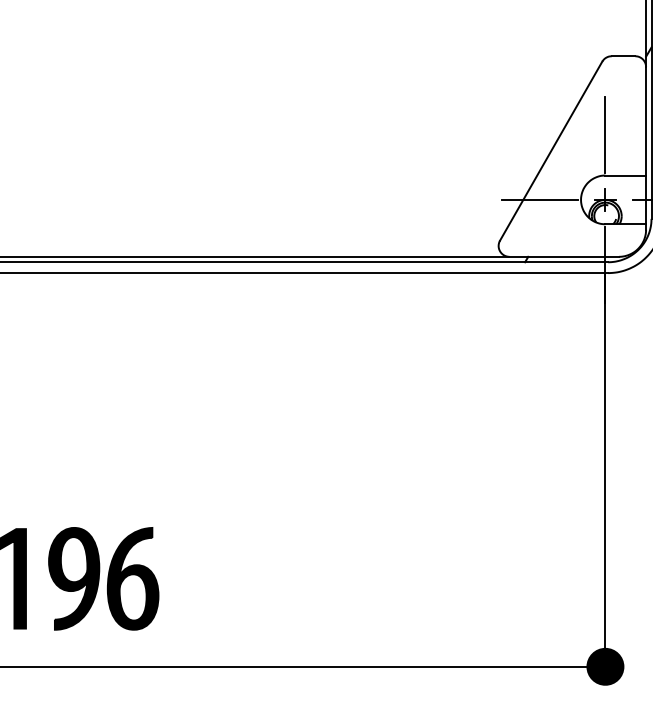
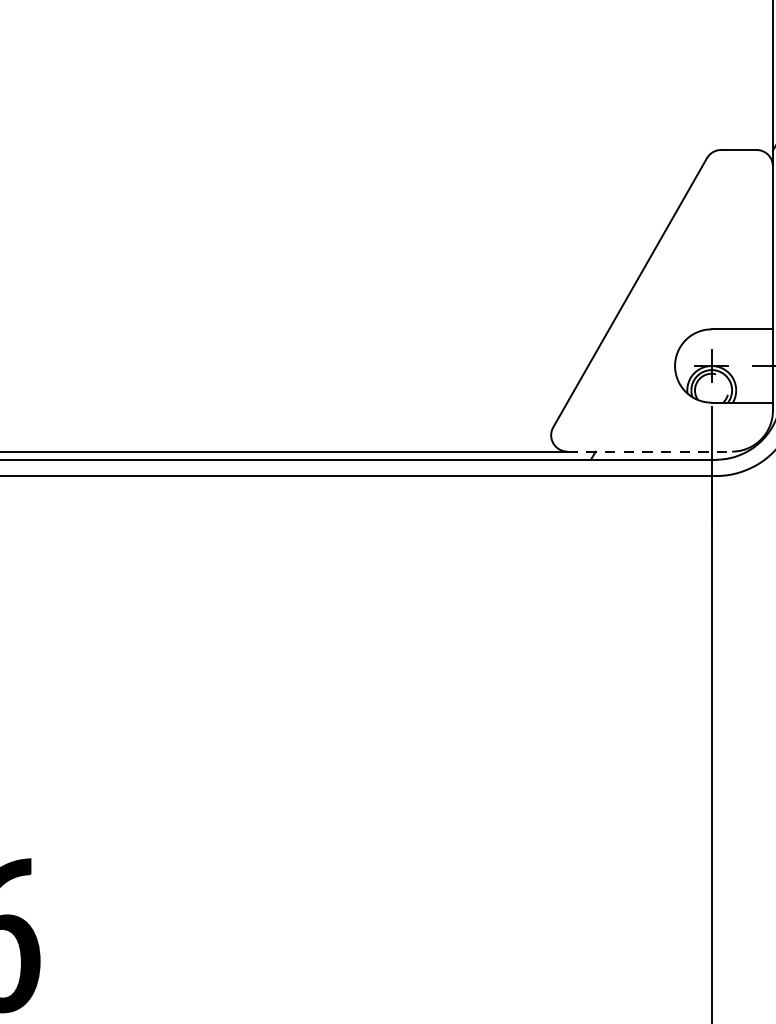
line: (605, 134) -> (711, 267), removed
line: (540, 199) -> (614, 365), removed
line: (564, 256) -> (650, 451), solid -> dashed

